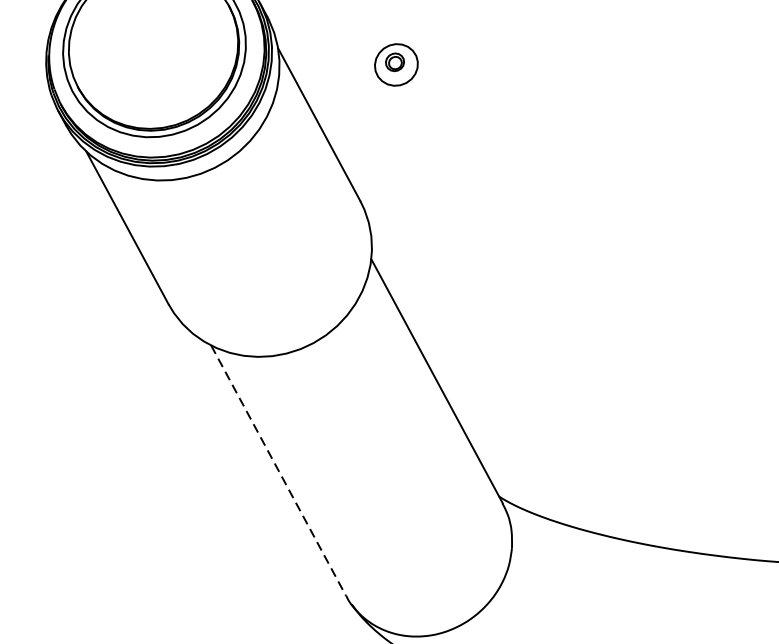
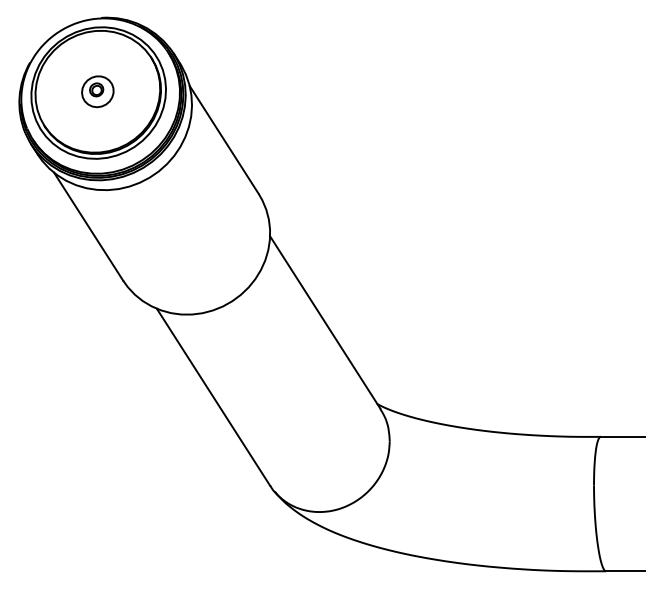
part: (395, 64) -> (97, 91), moved
line: (278, 471) -> (213, 397), dashed -> solid

